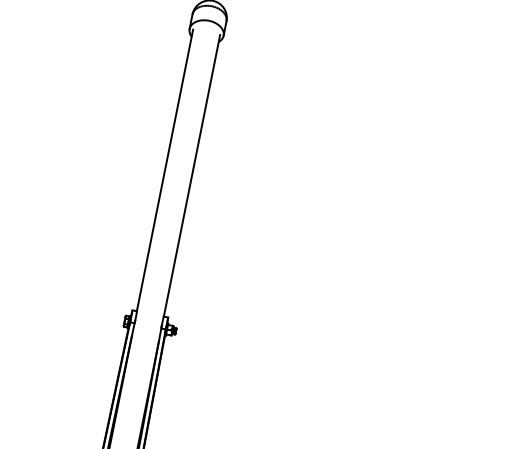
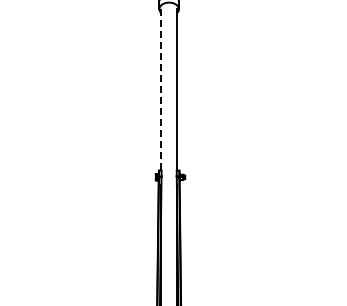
line: (165, 169) -> (161, 89), solid -> dashed

